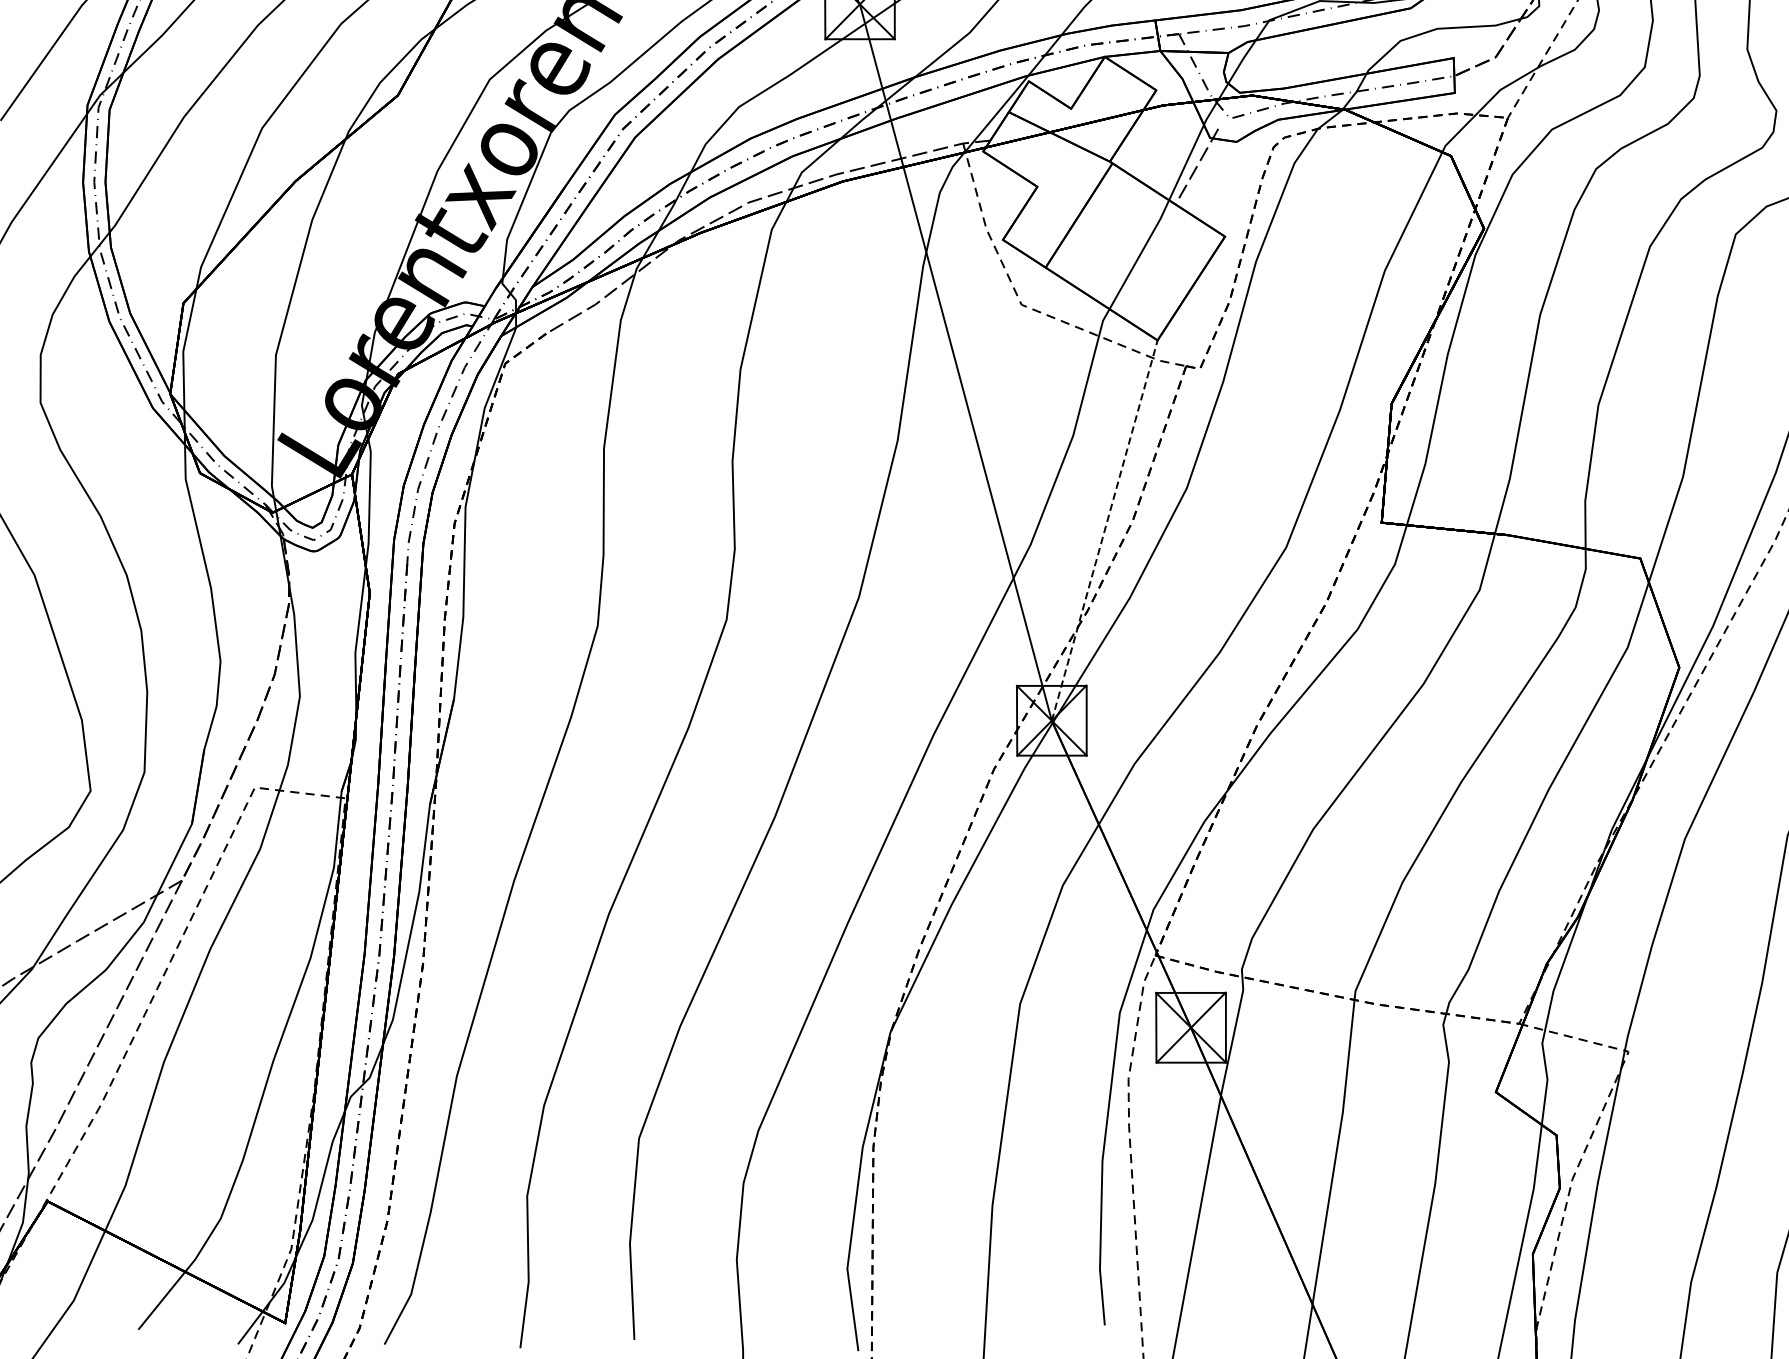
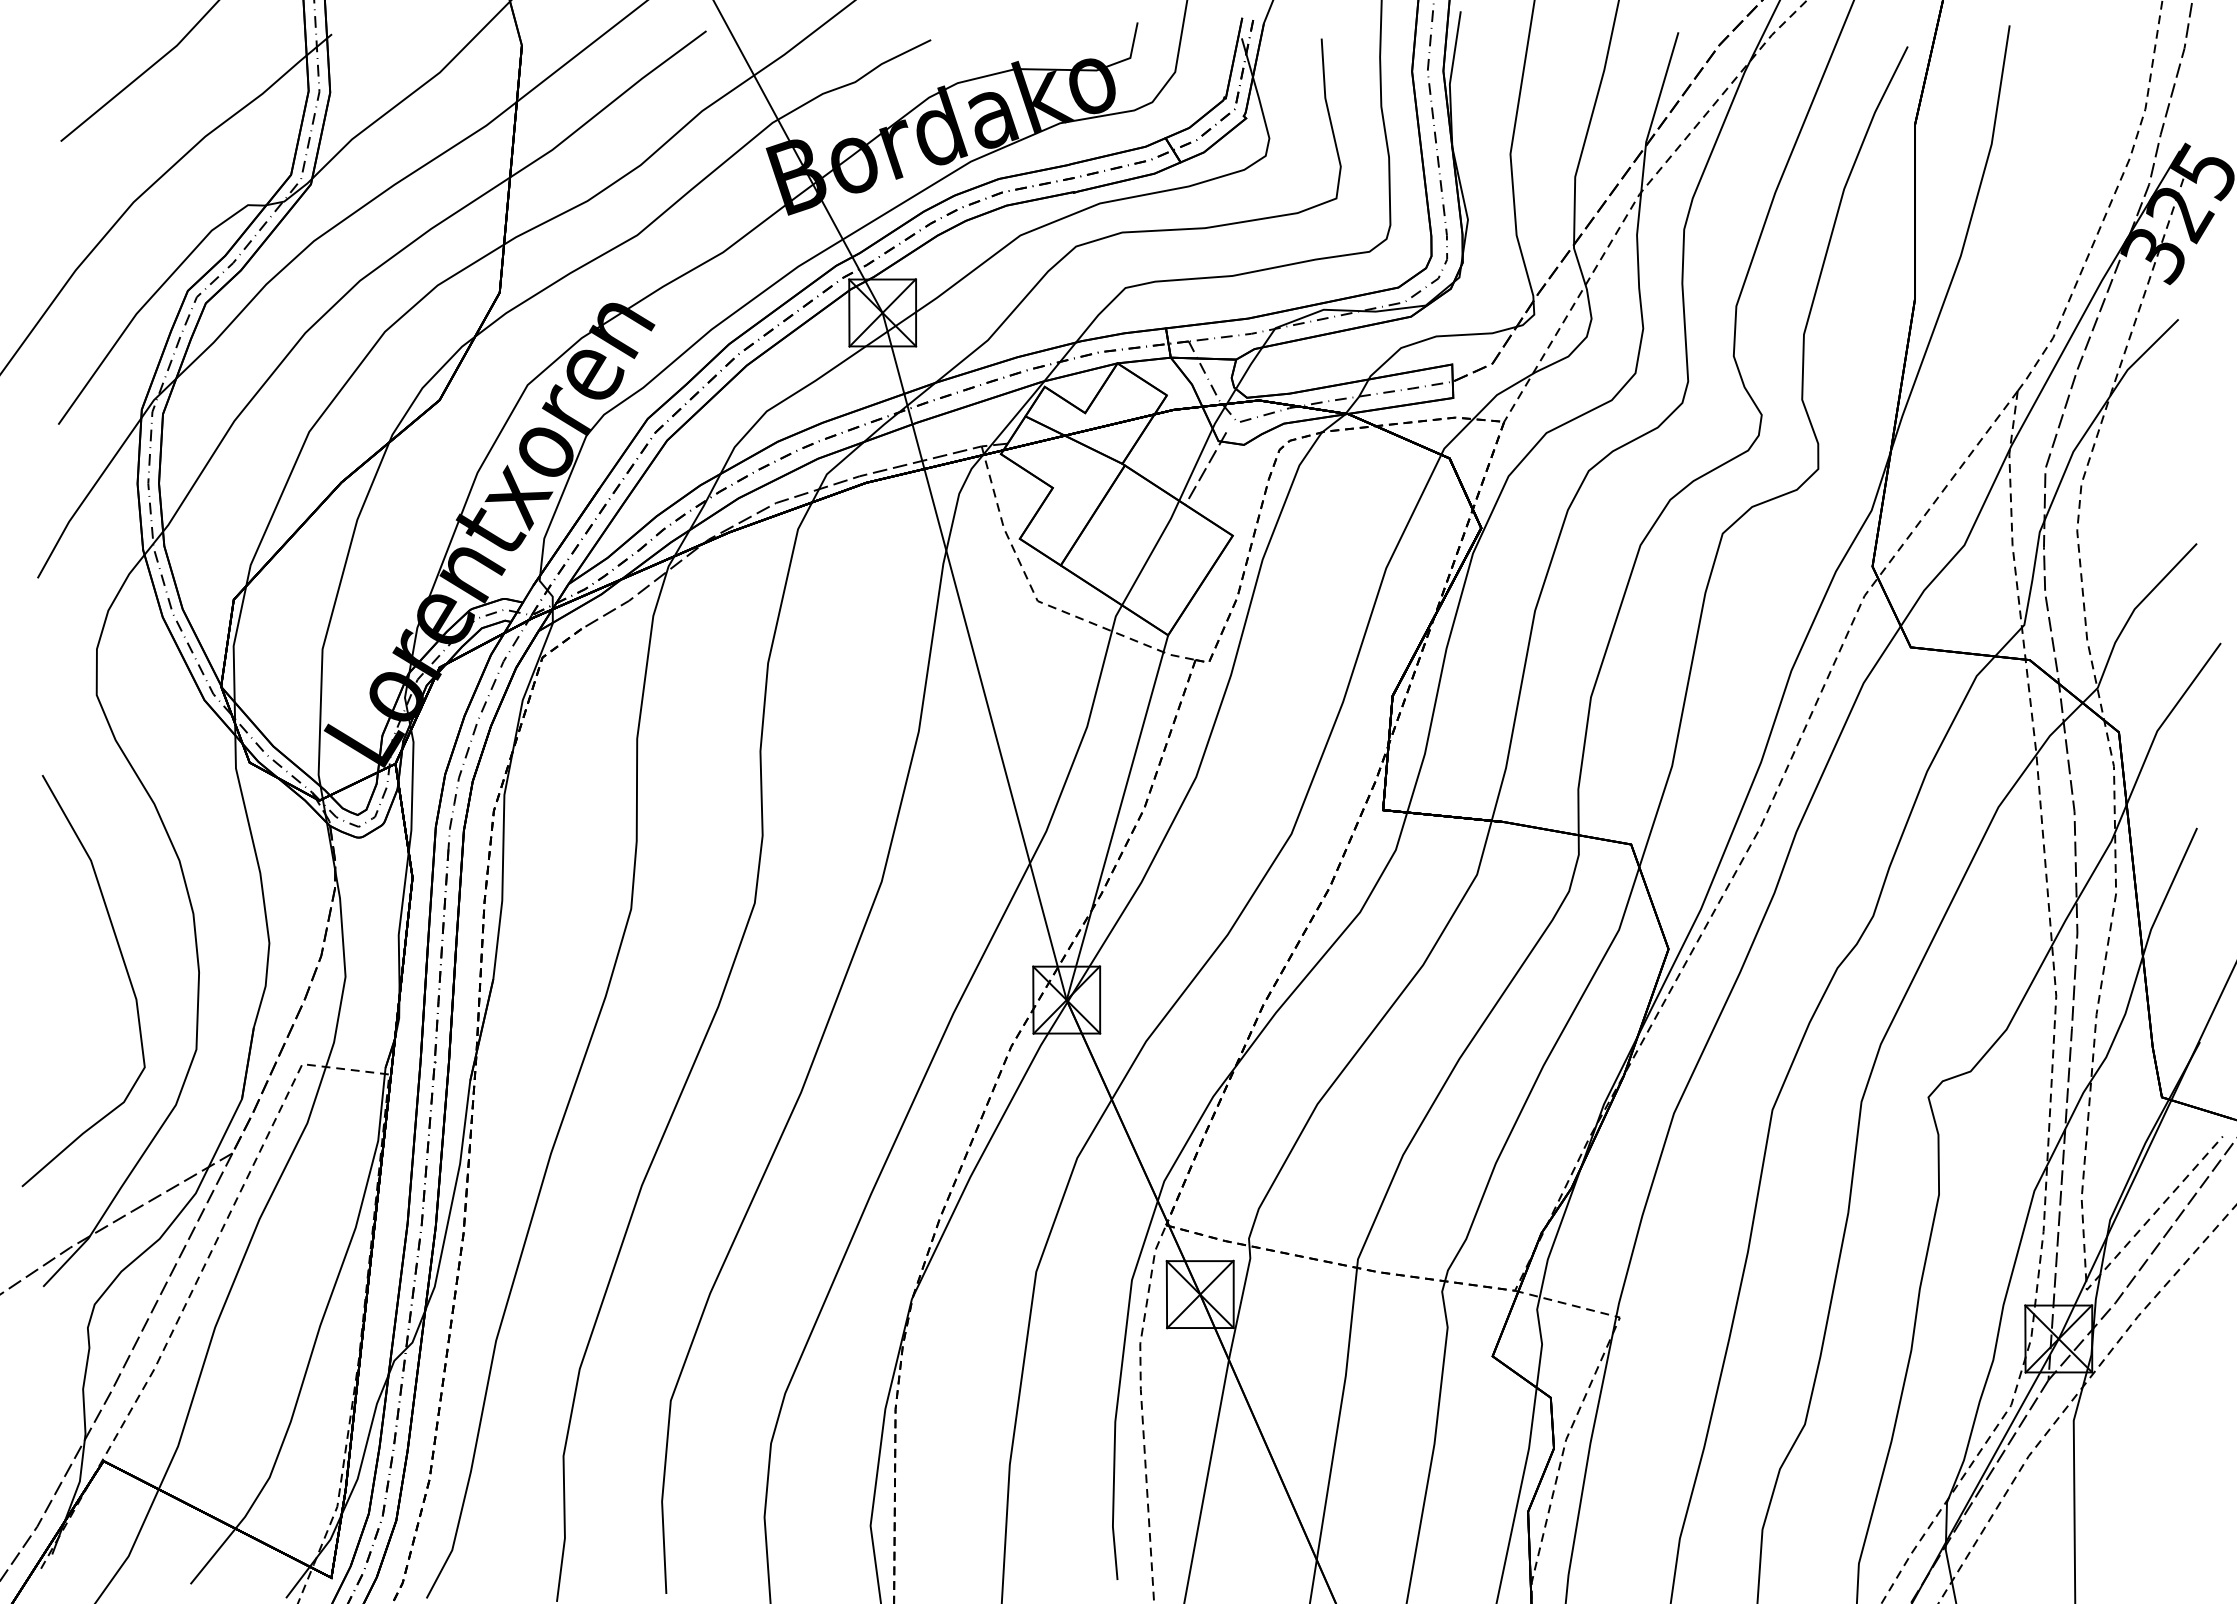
line: (1104, 530) -> (1117, 817), dashed -> solid

